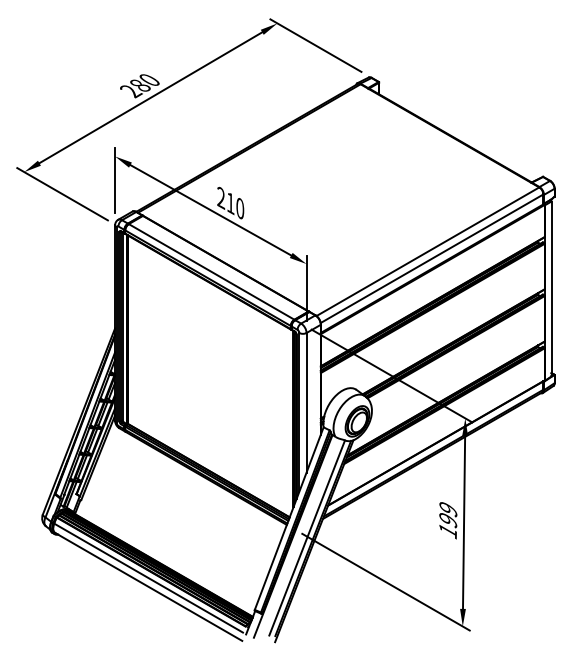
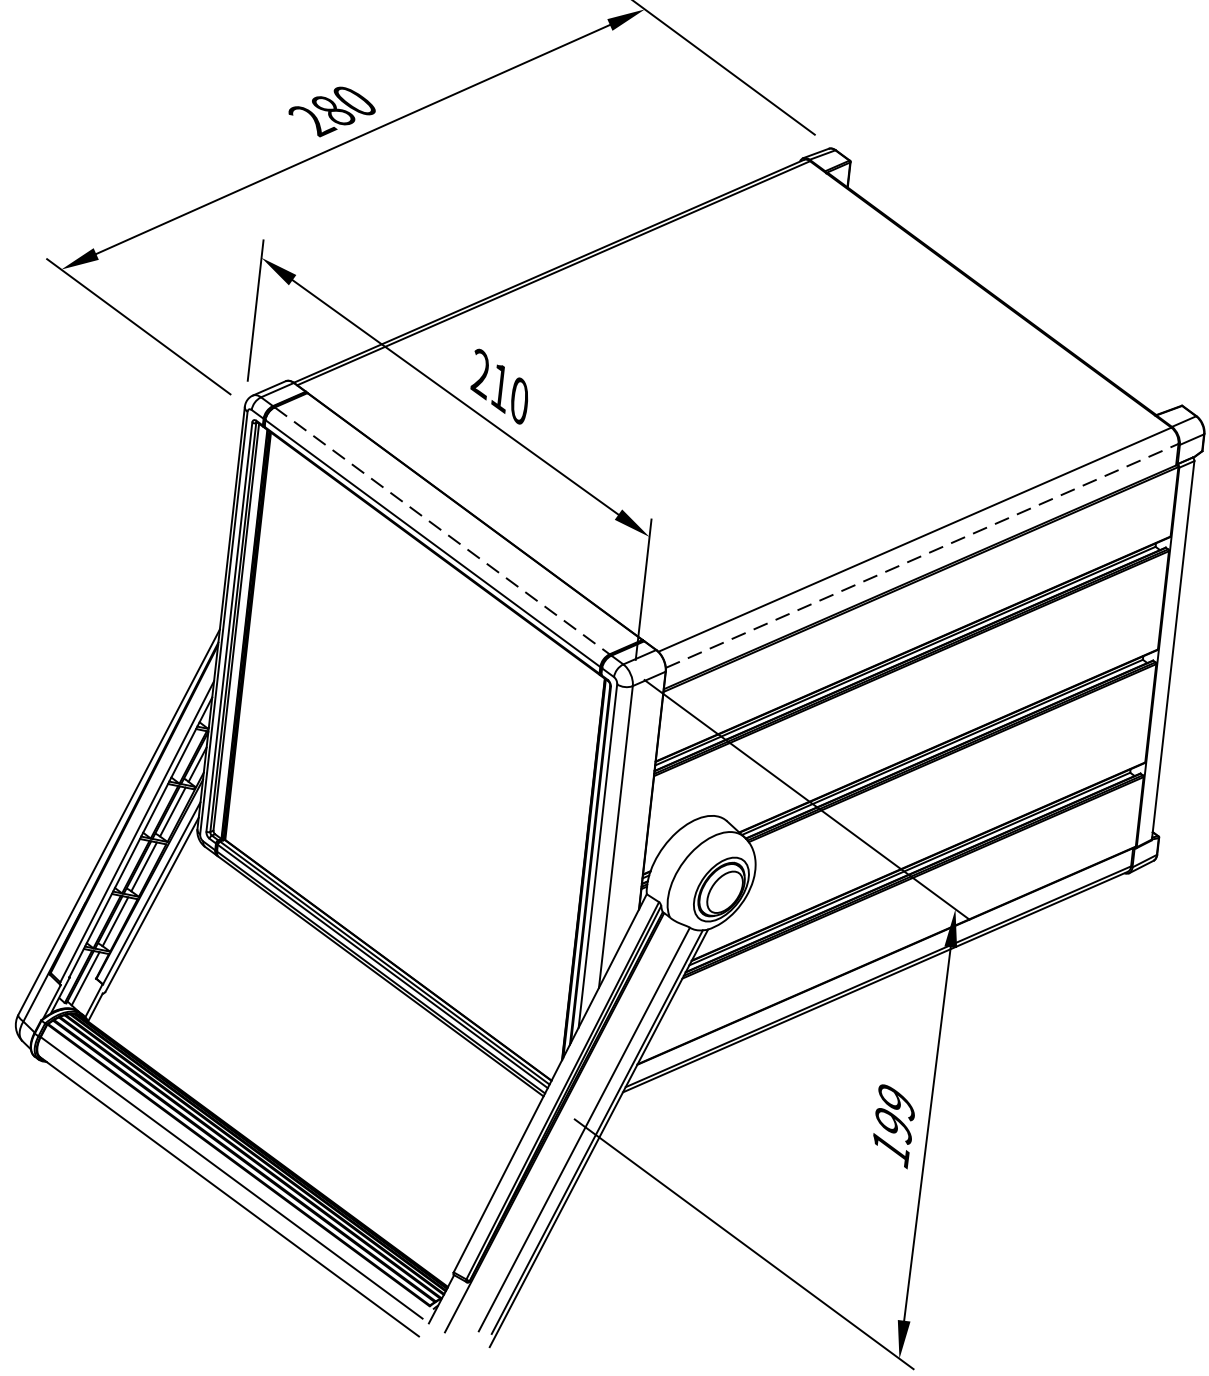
line: (432, 258) -> (923, 555), solid -> dashed
line: (211, 271) -> (442, 529), solid -> dashed

